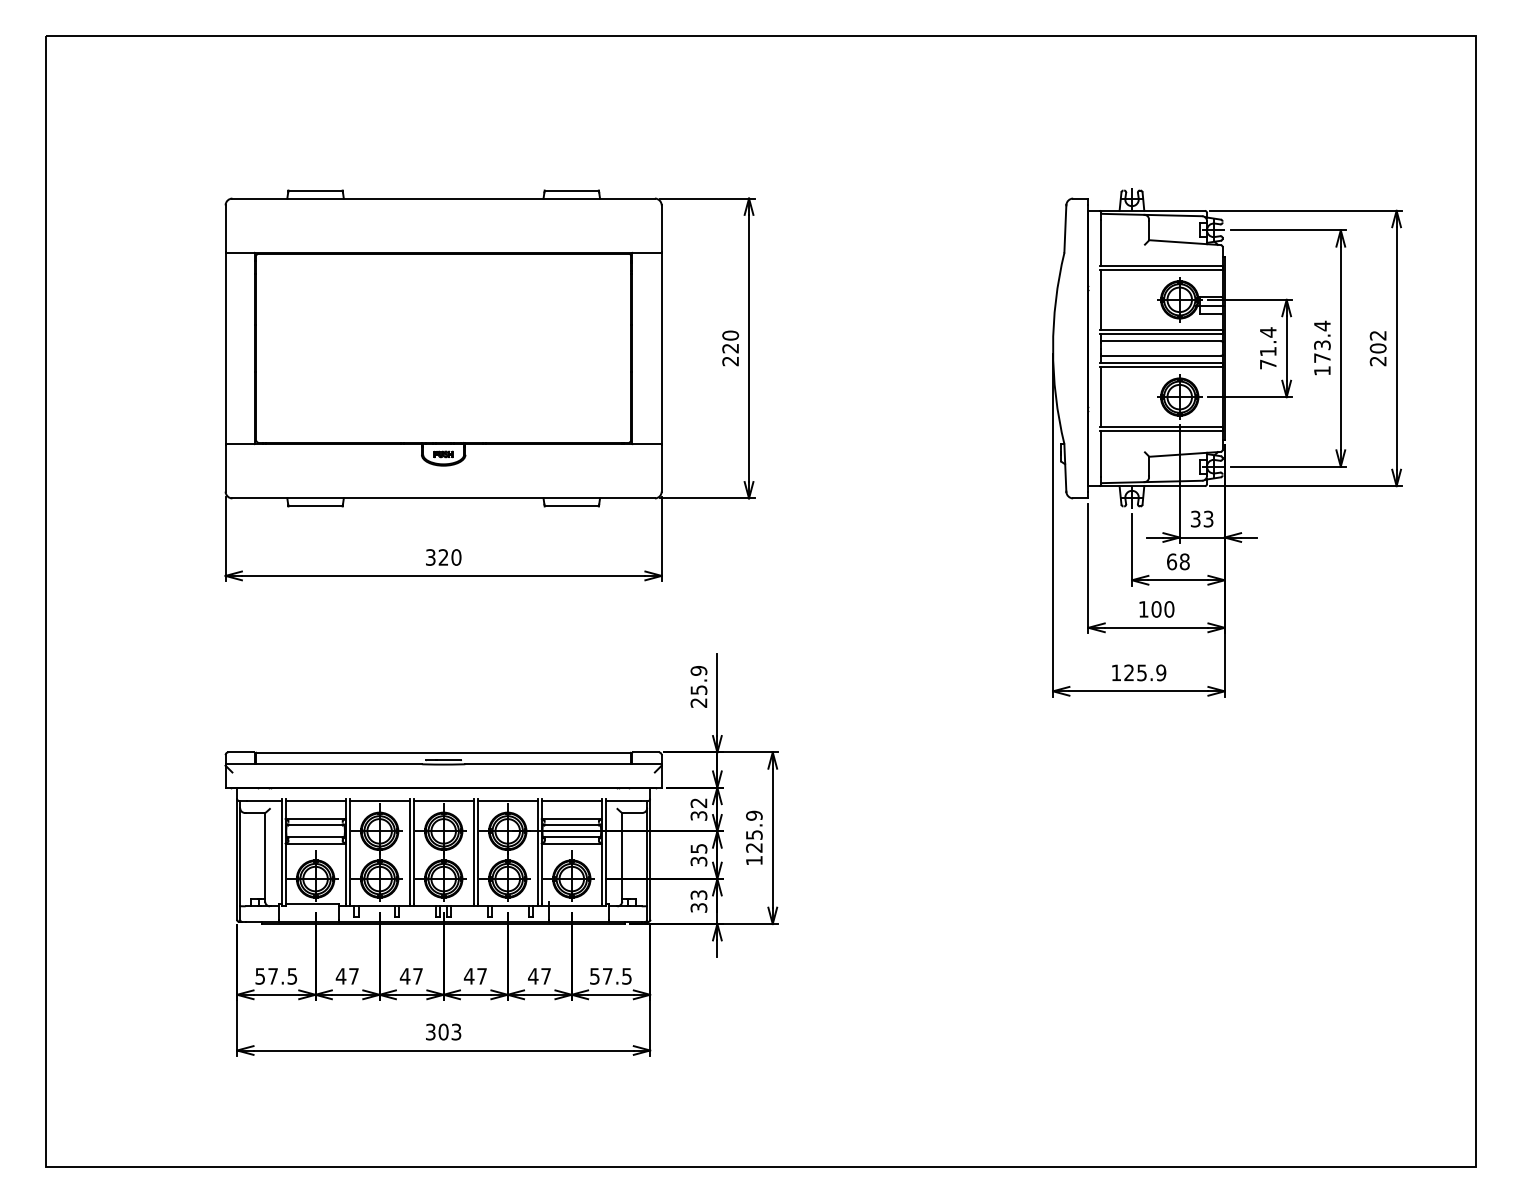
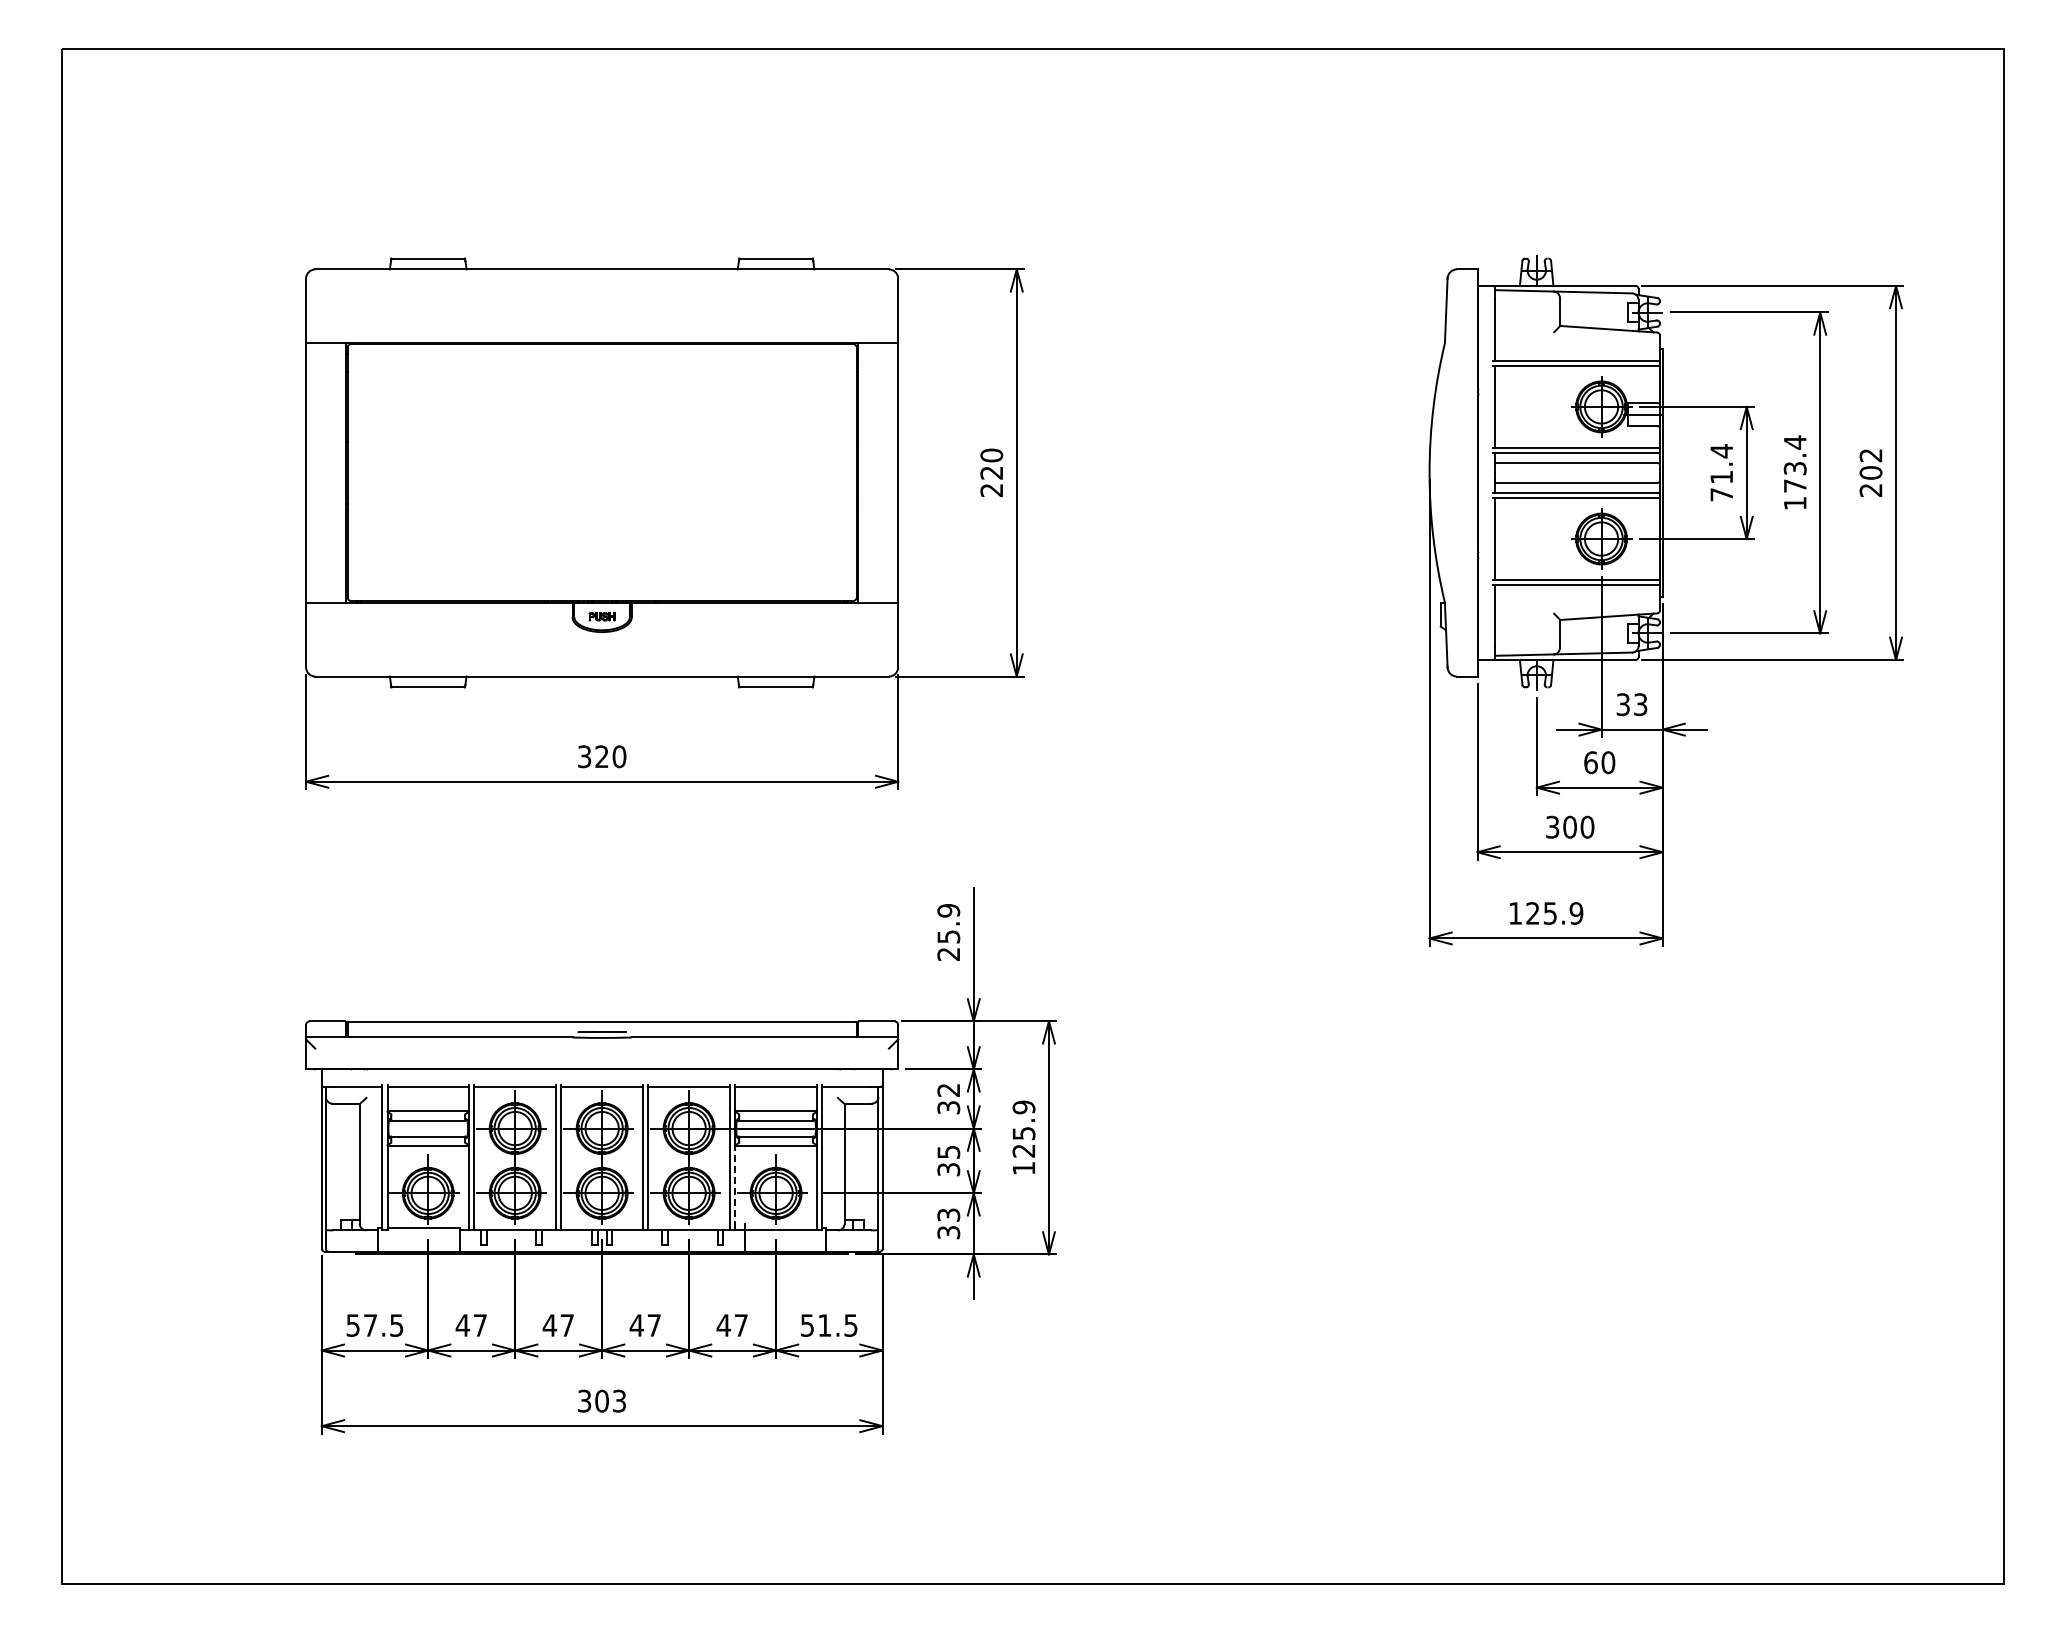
text: (1184, 561) -> (1608, 762), 68 -> 60
text: (1143, 608) -> (1552, 826), 100 -> 300
line: (541, 873) -> (735, 1185), solid -> dashed
text: (607, 976) -> (824, 1325), 57.5 -> 51.5

